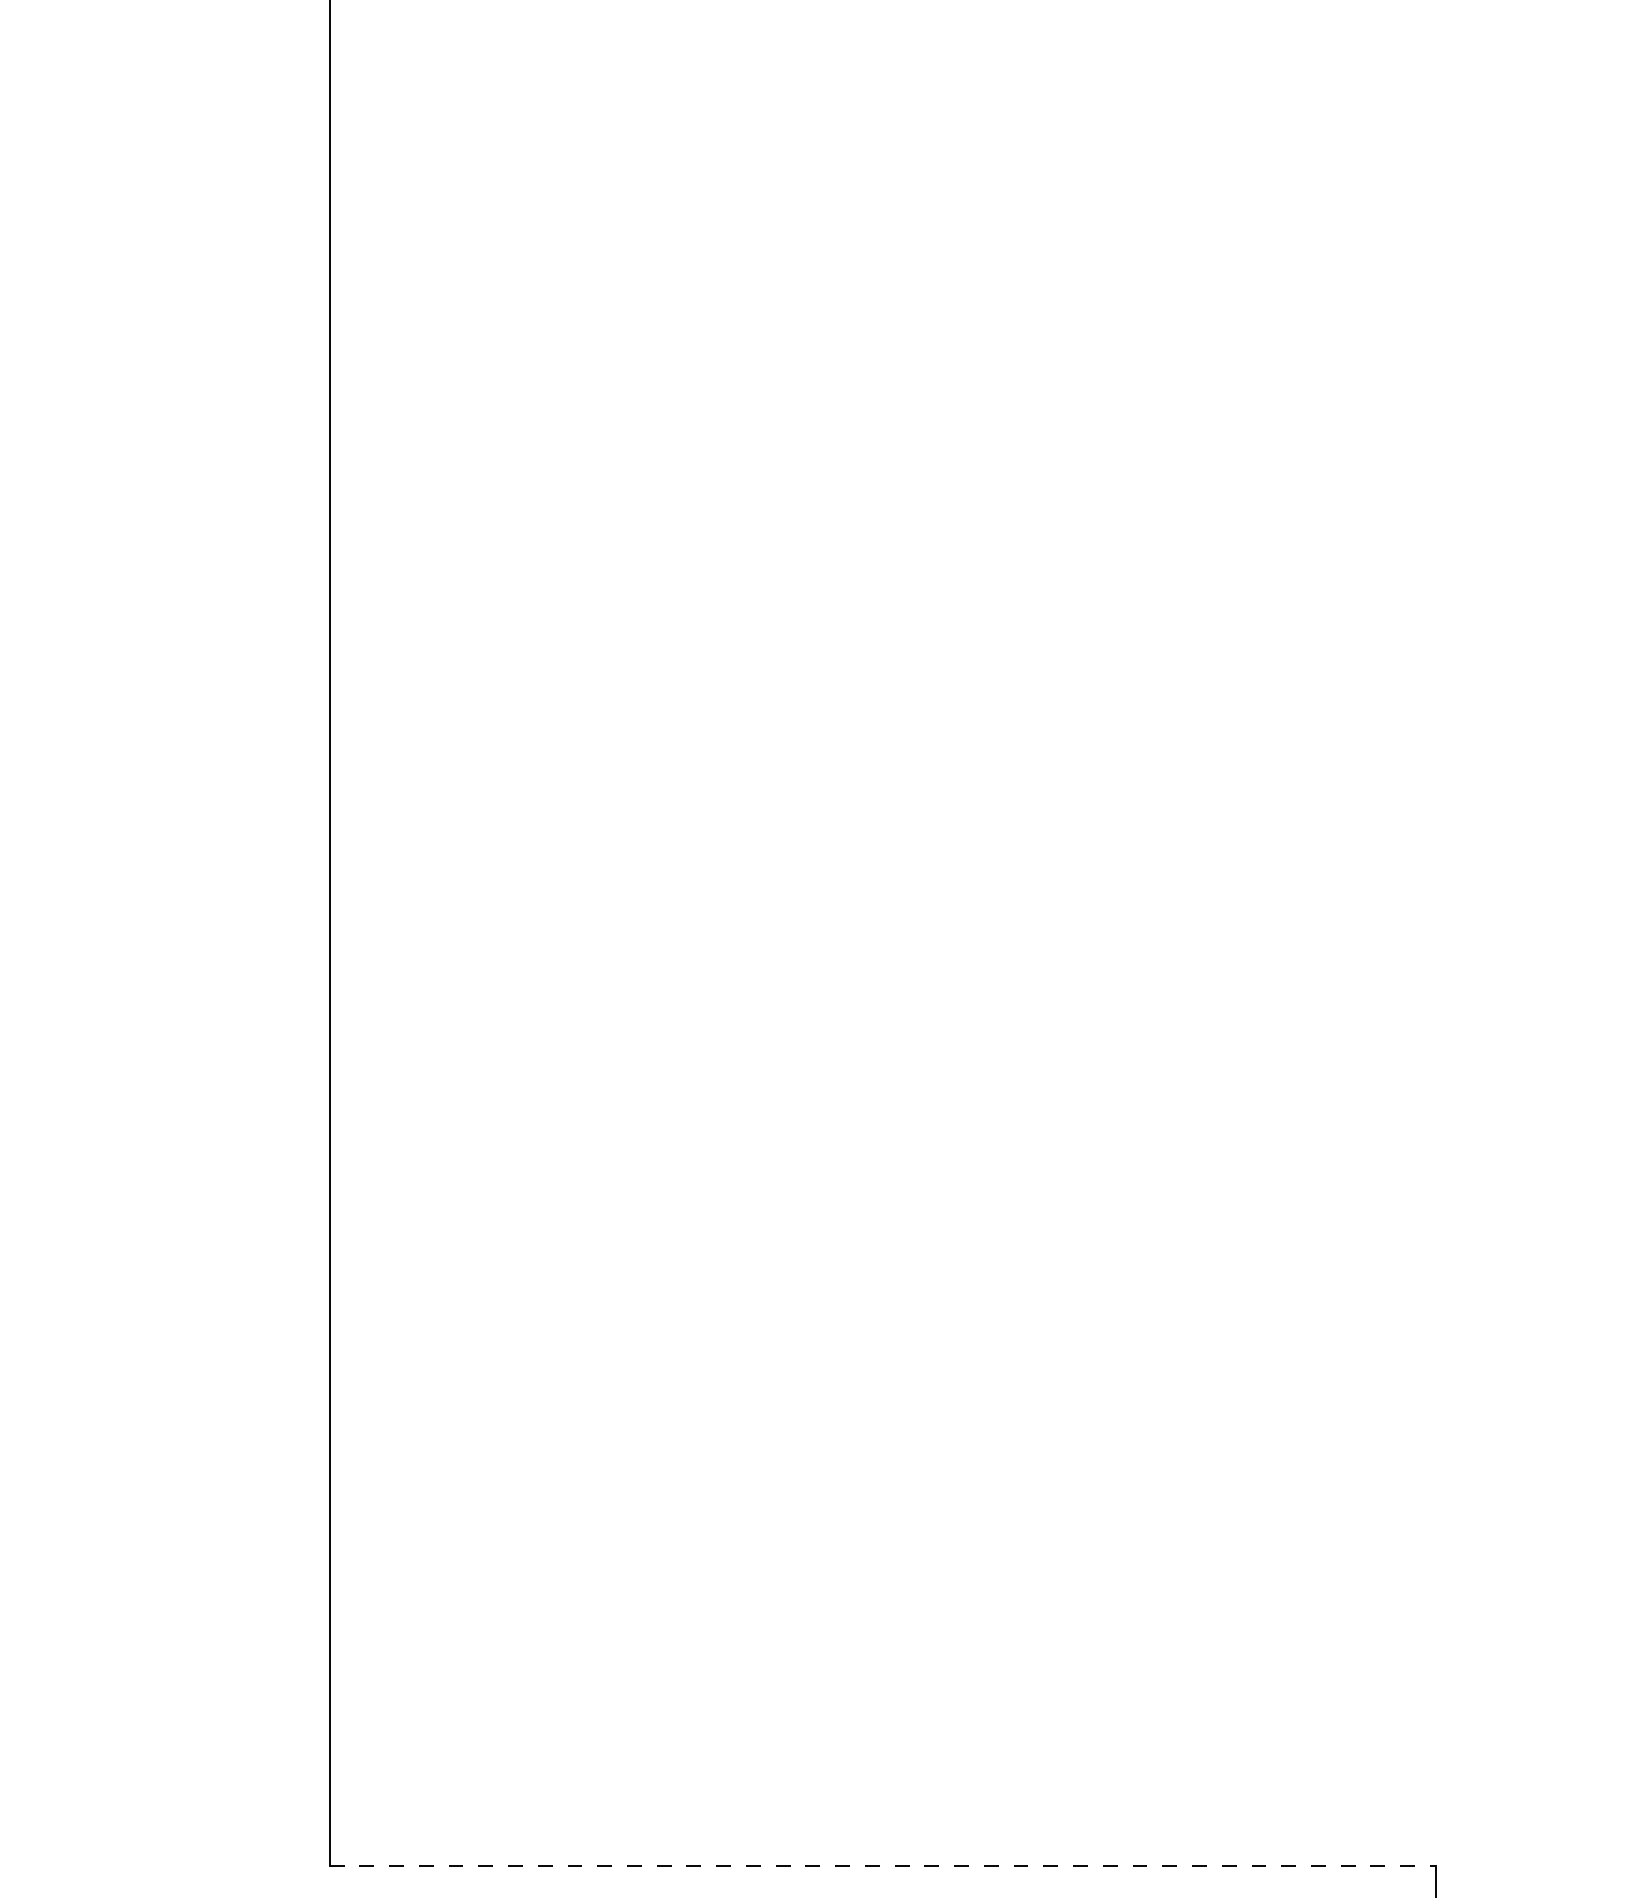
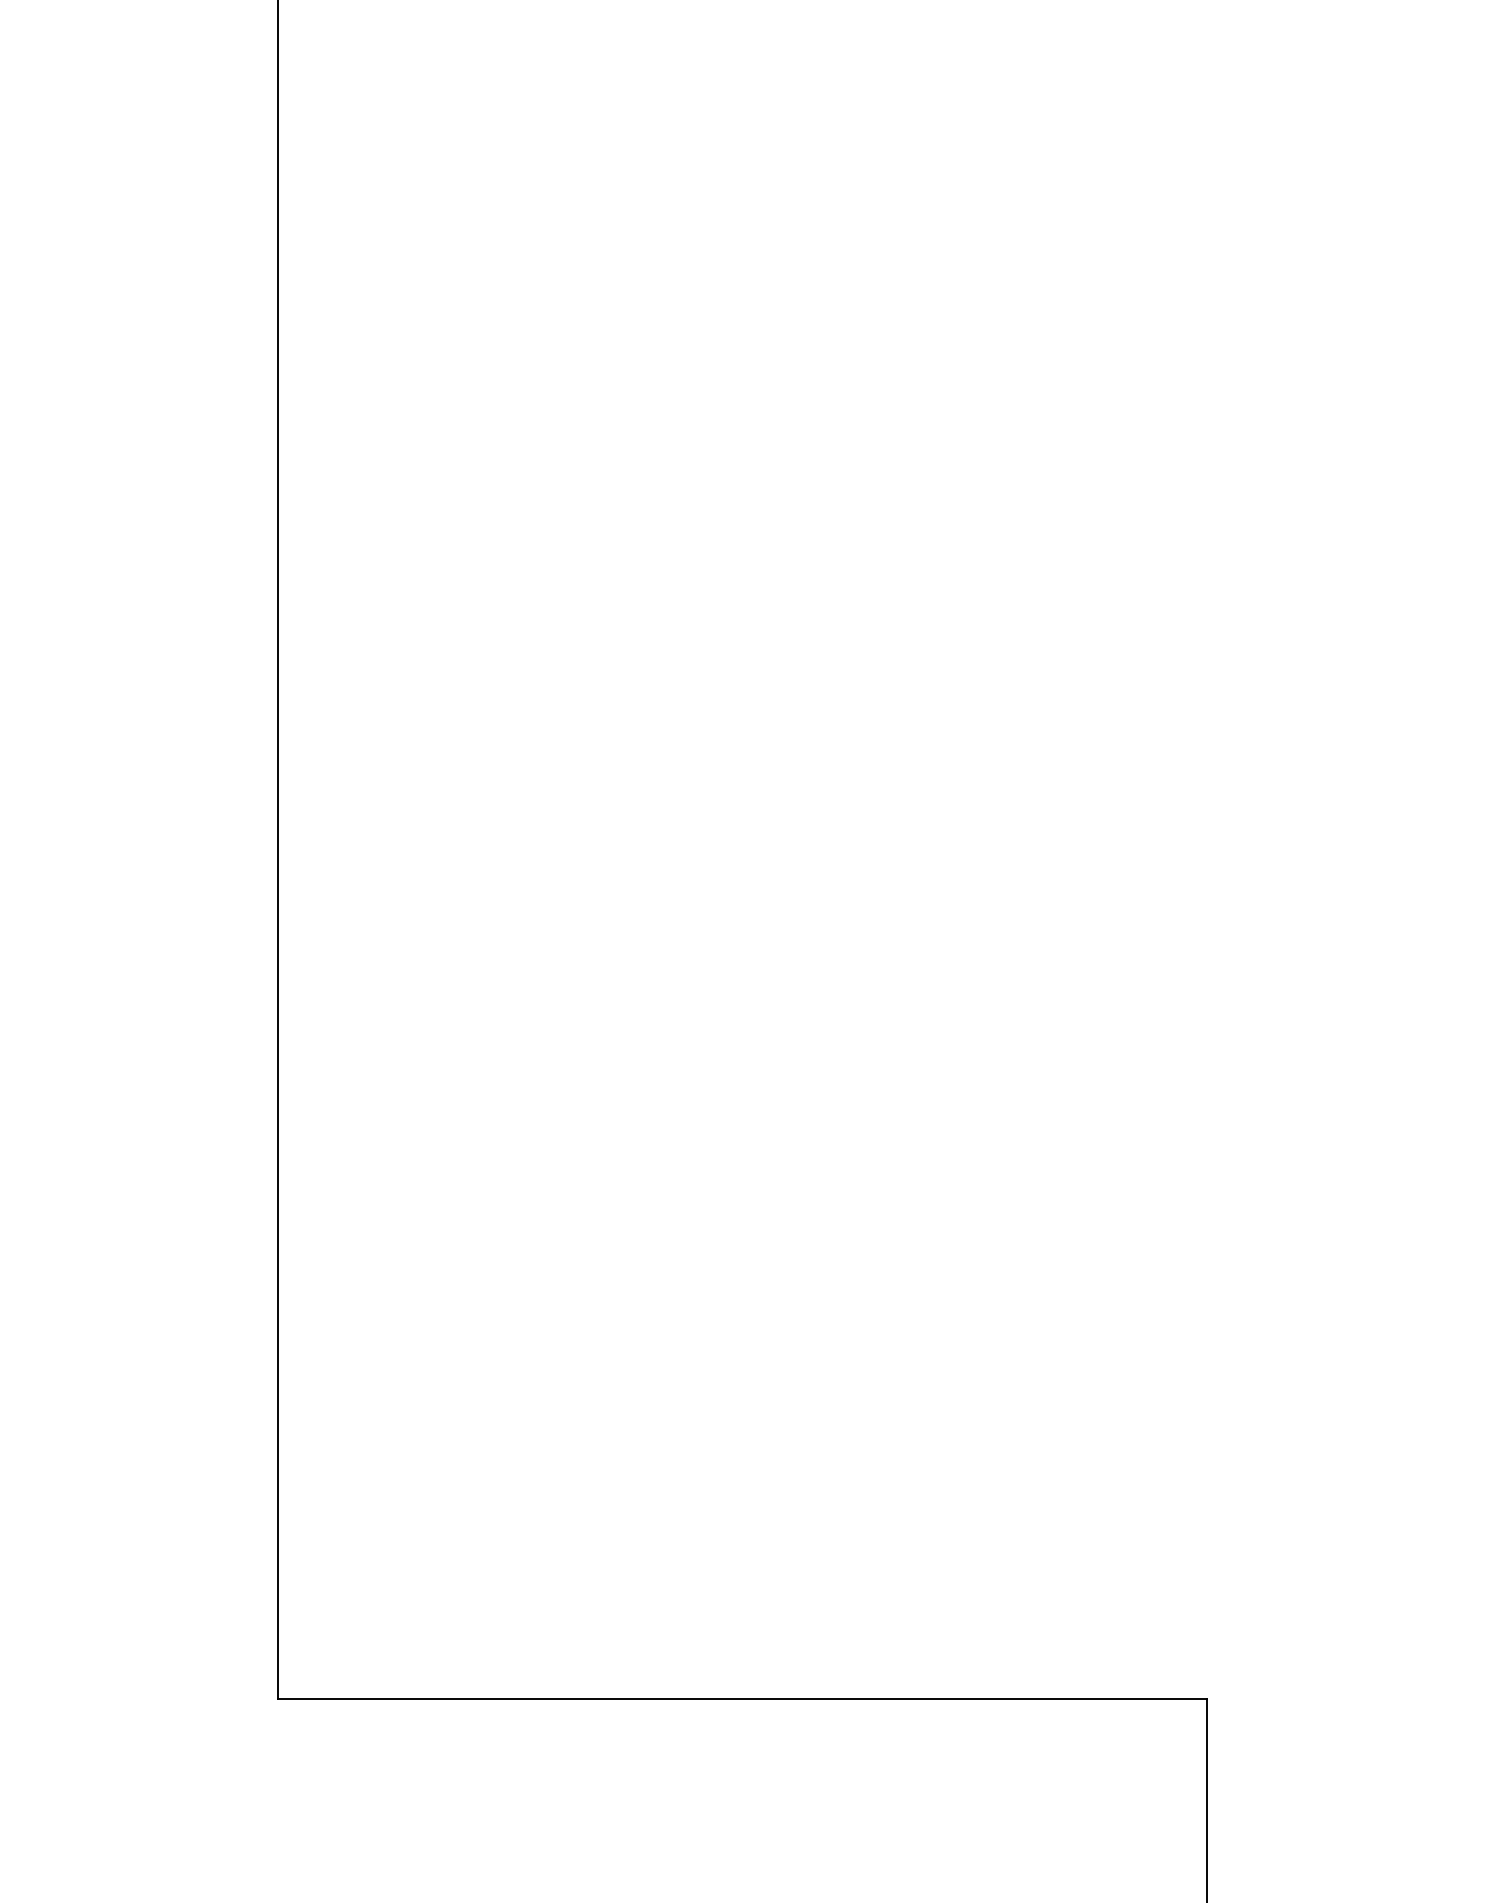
line: (882, 1866) -> (742, 1699), dashed -> solid

